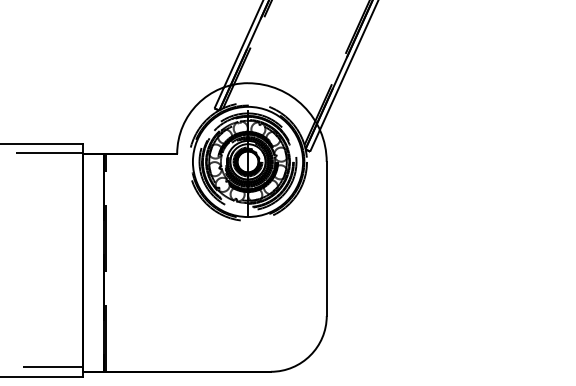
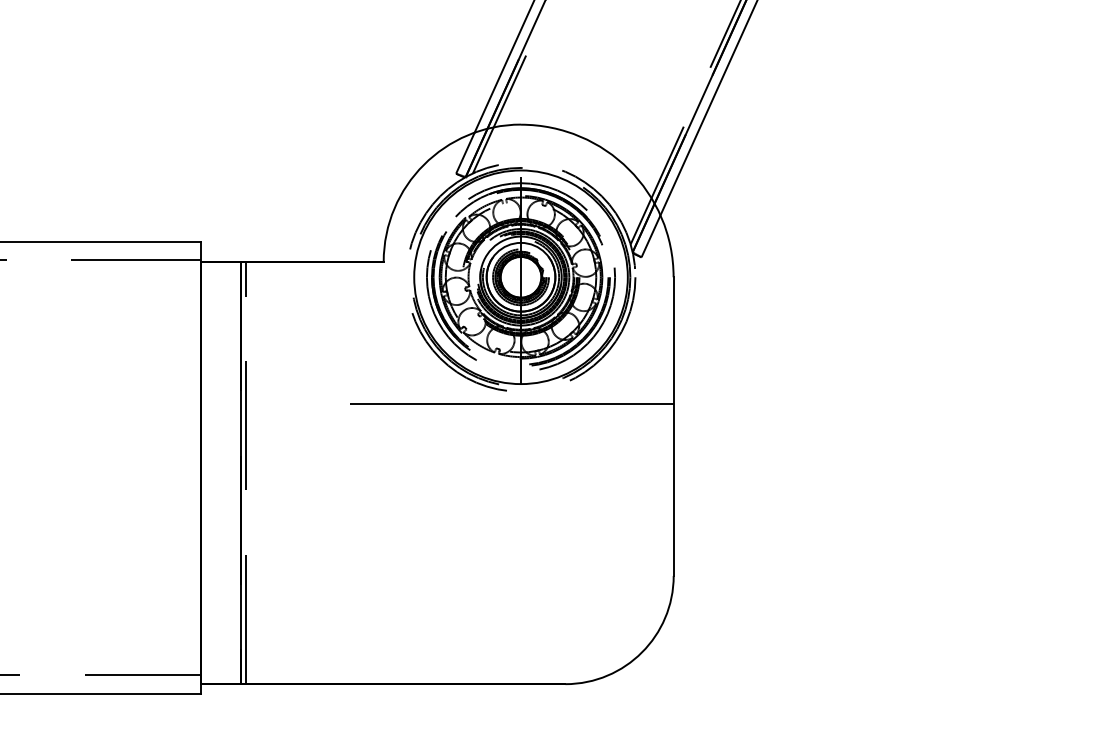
line: (242, 227) -> (510, 404), added

